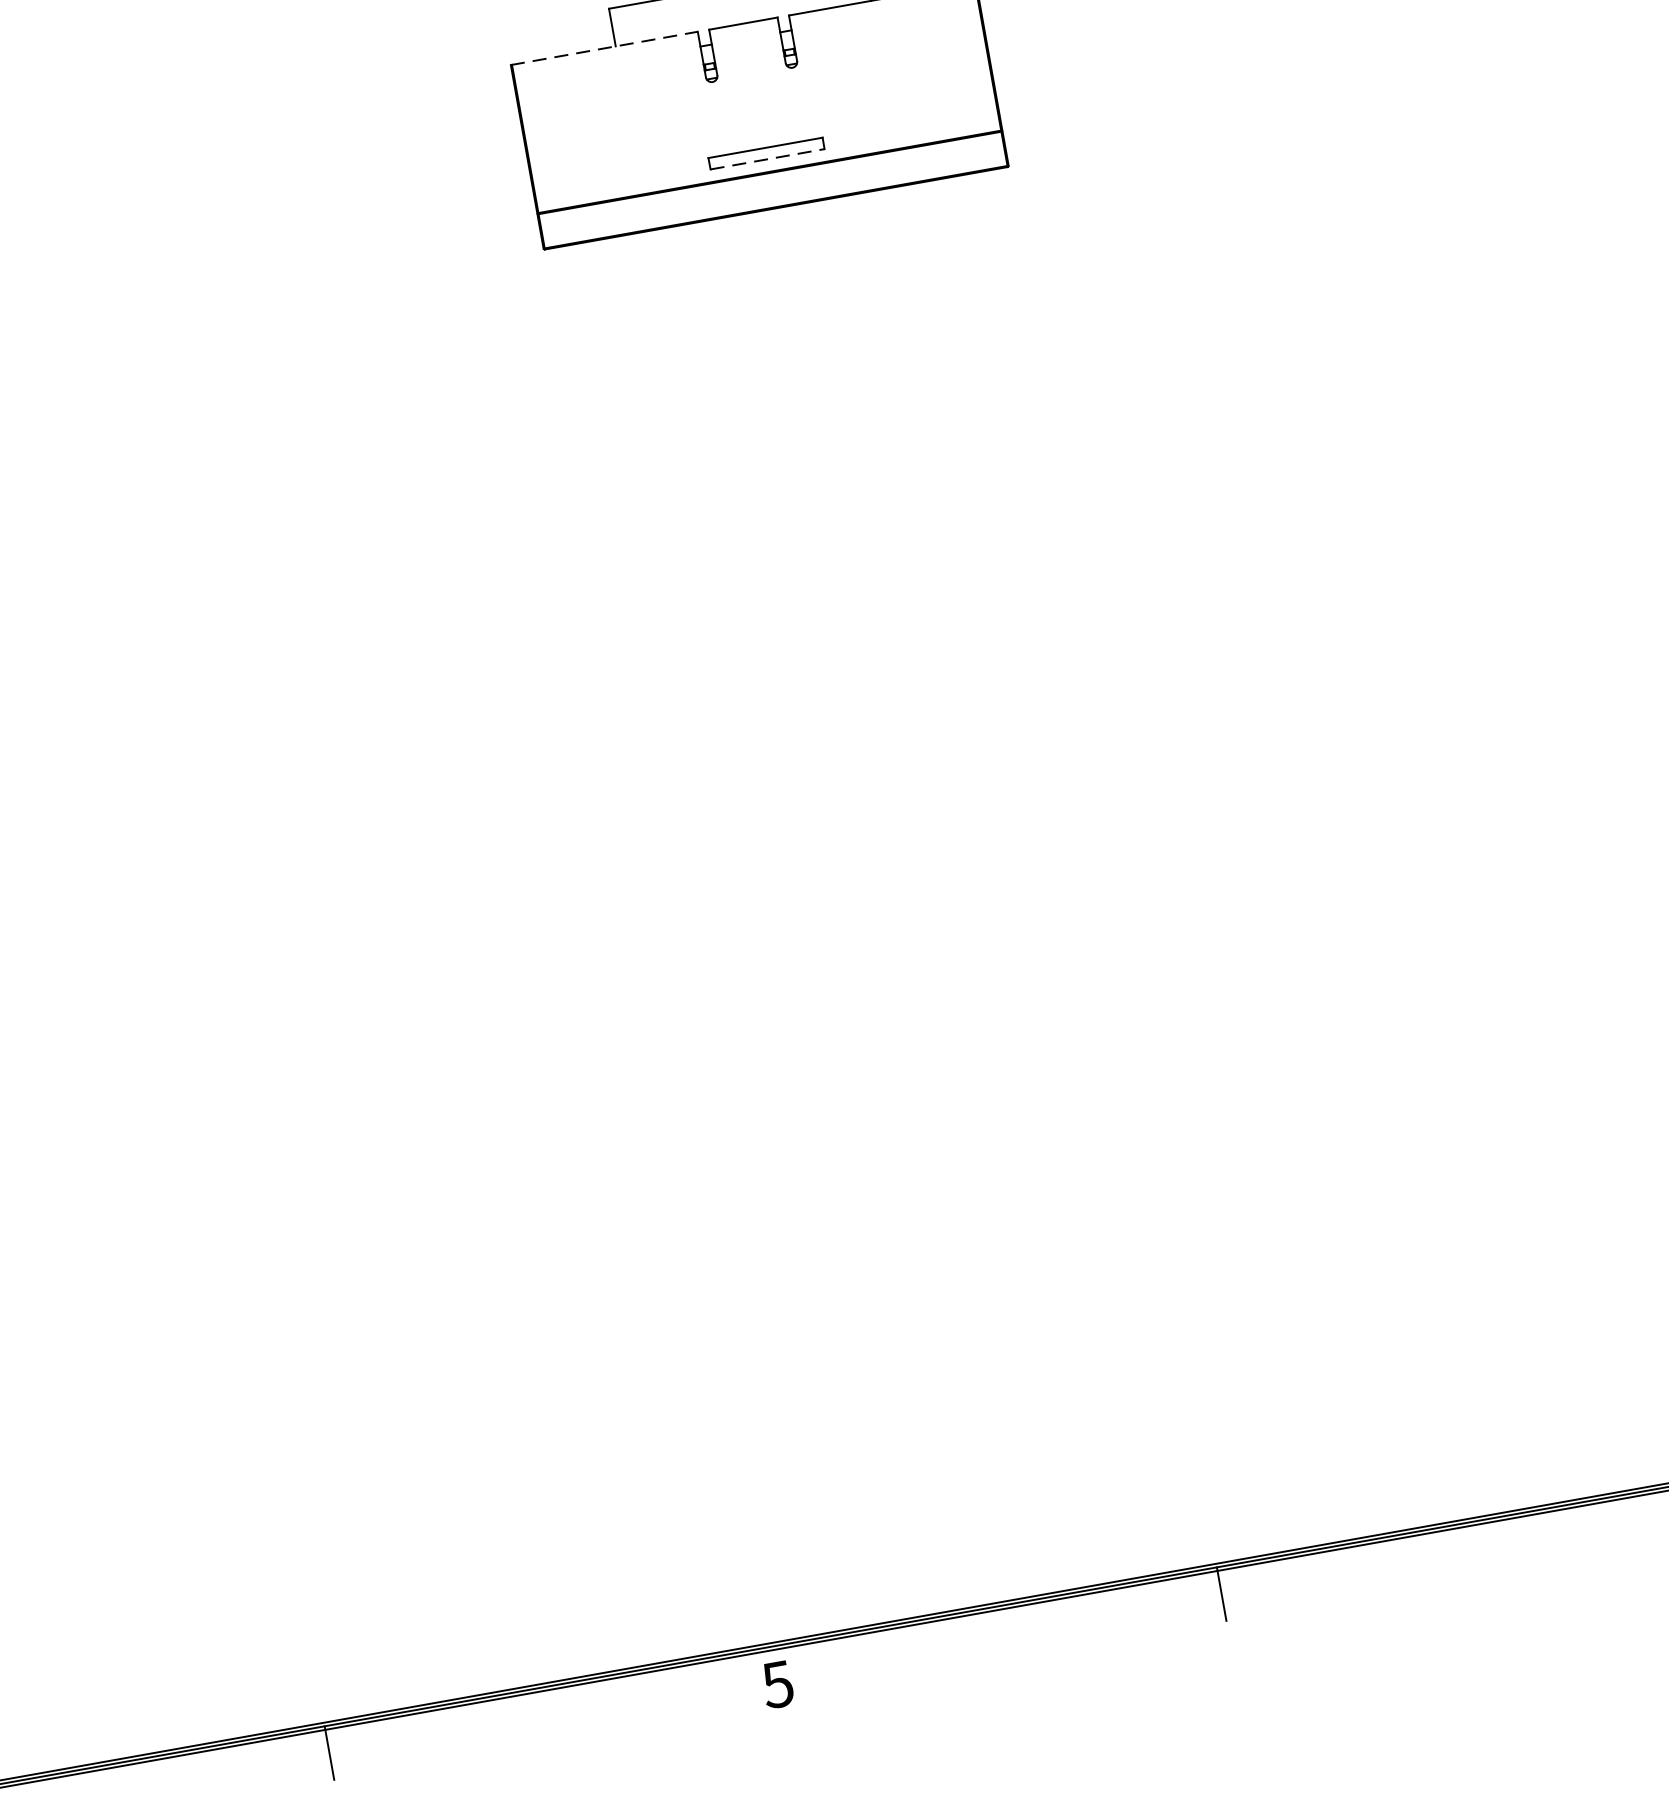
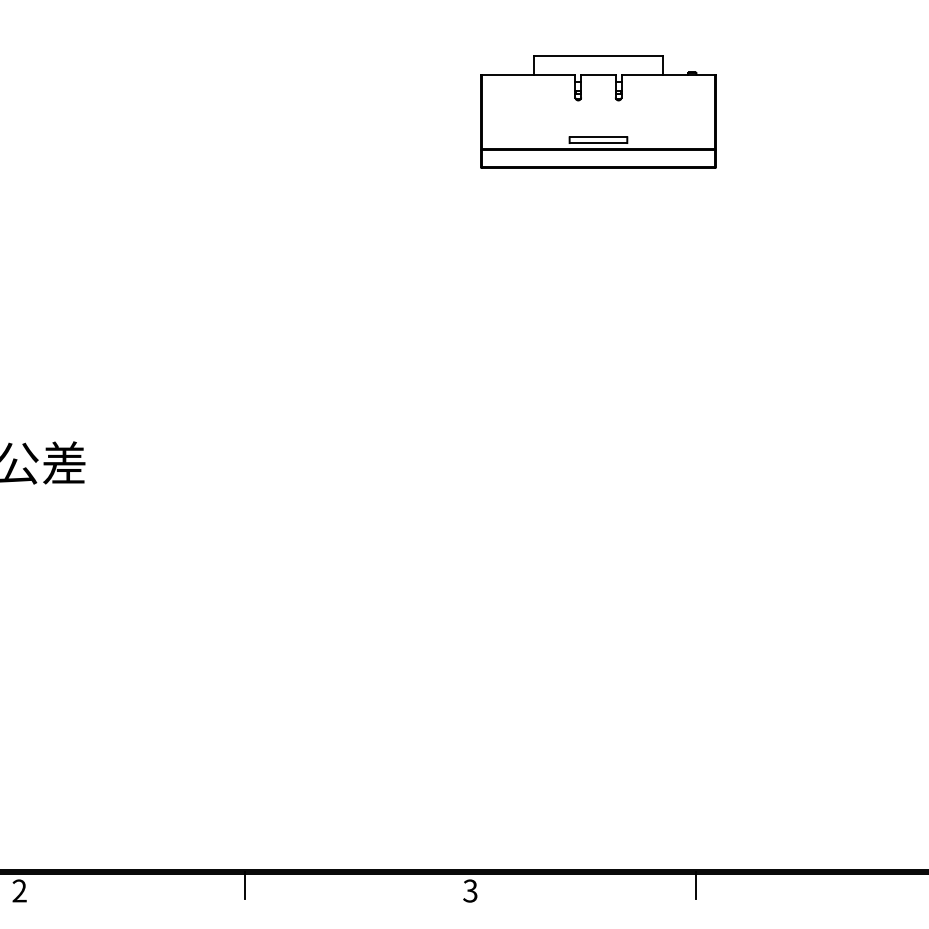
line: (604, 48) -> (528, 74), dashed -> solid
line: (767, 160) -> (598, 143), dashed -> solid
text: (777, 1683) -> (470, 890), 5 -> 3

